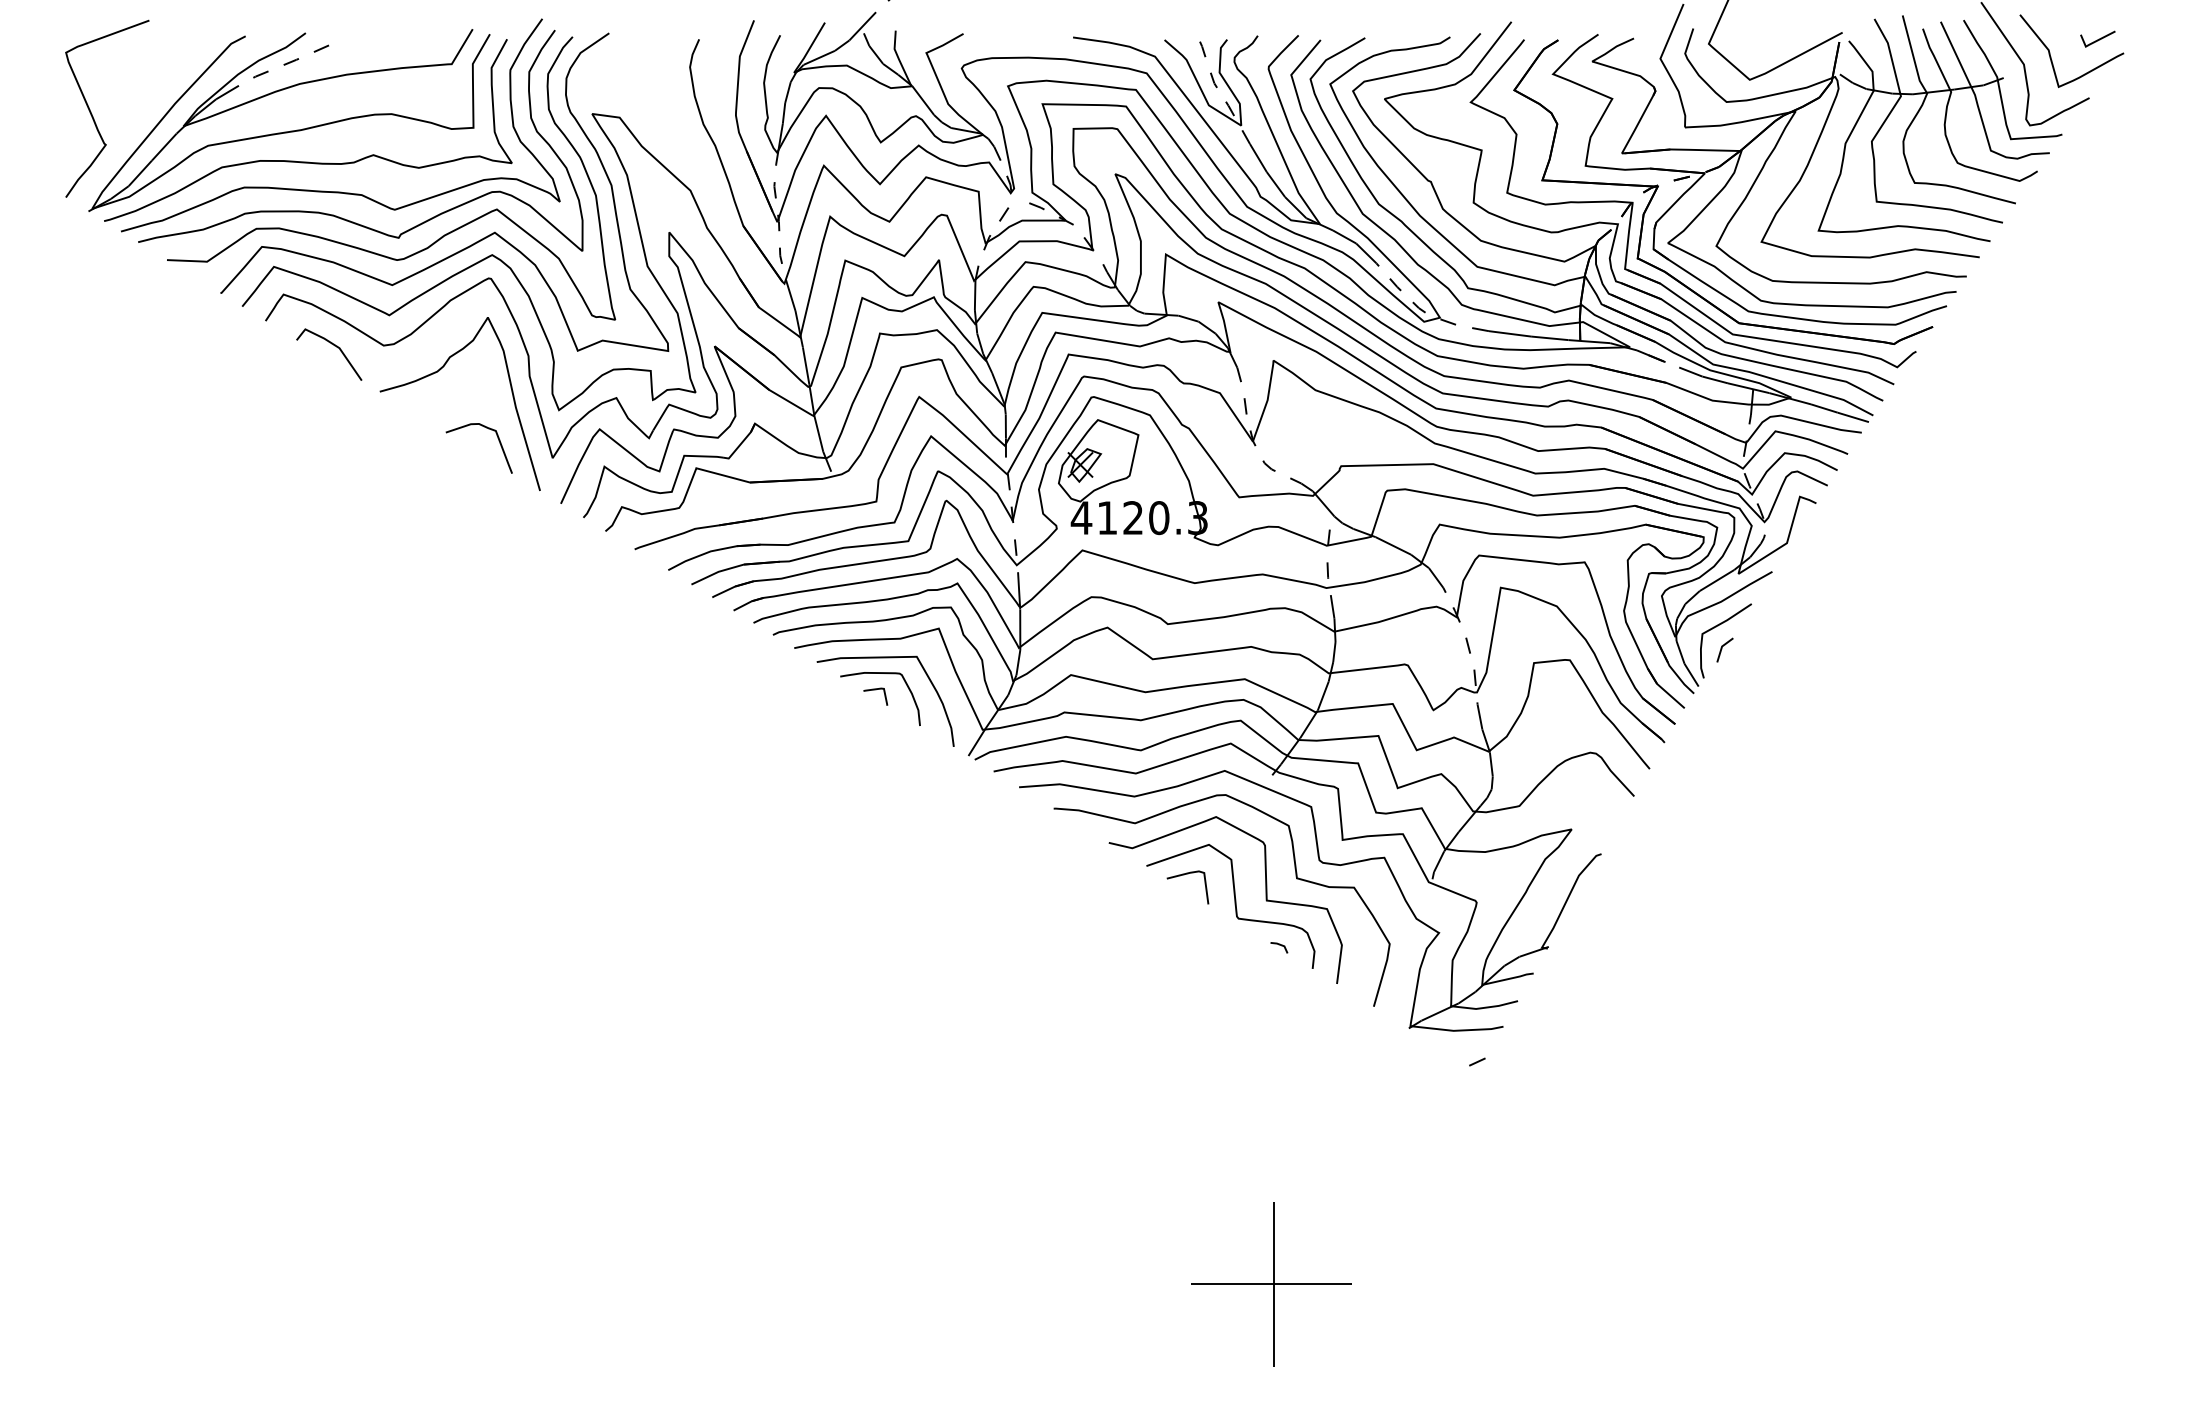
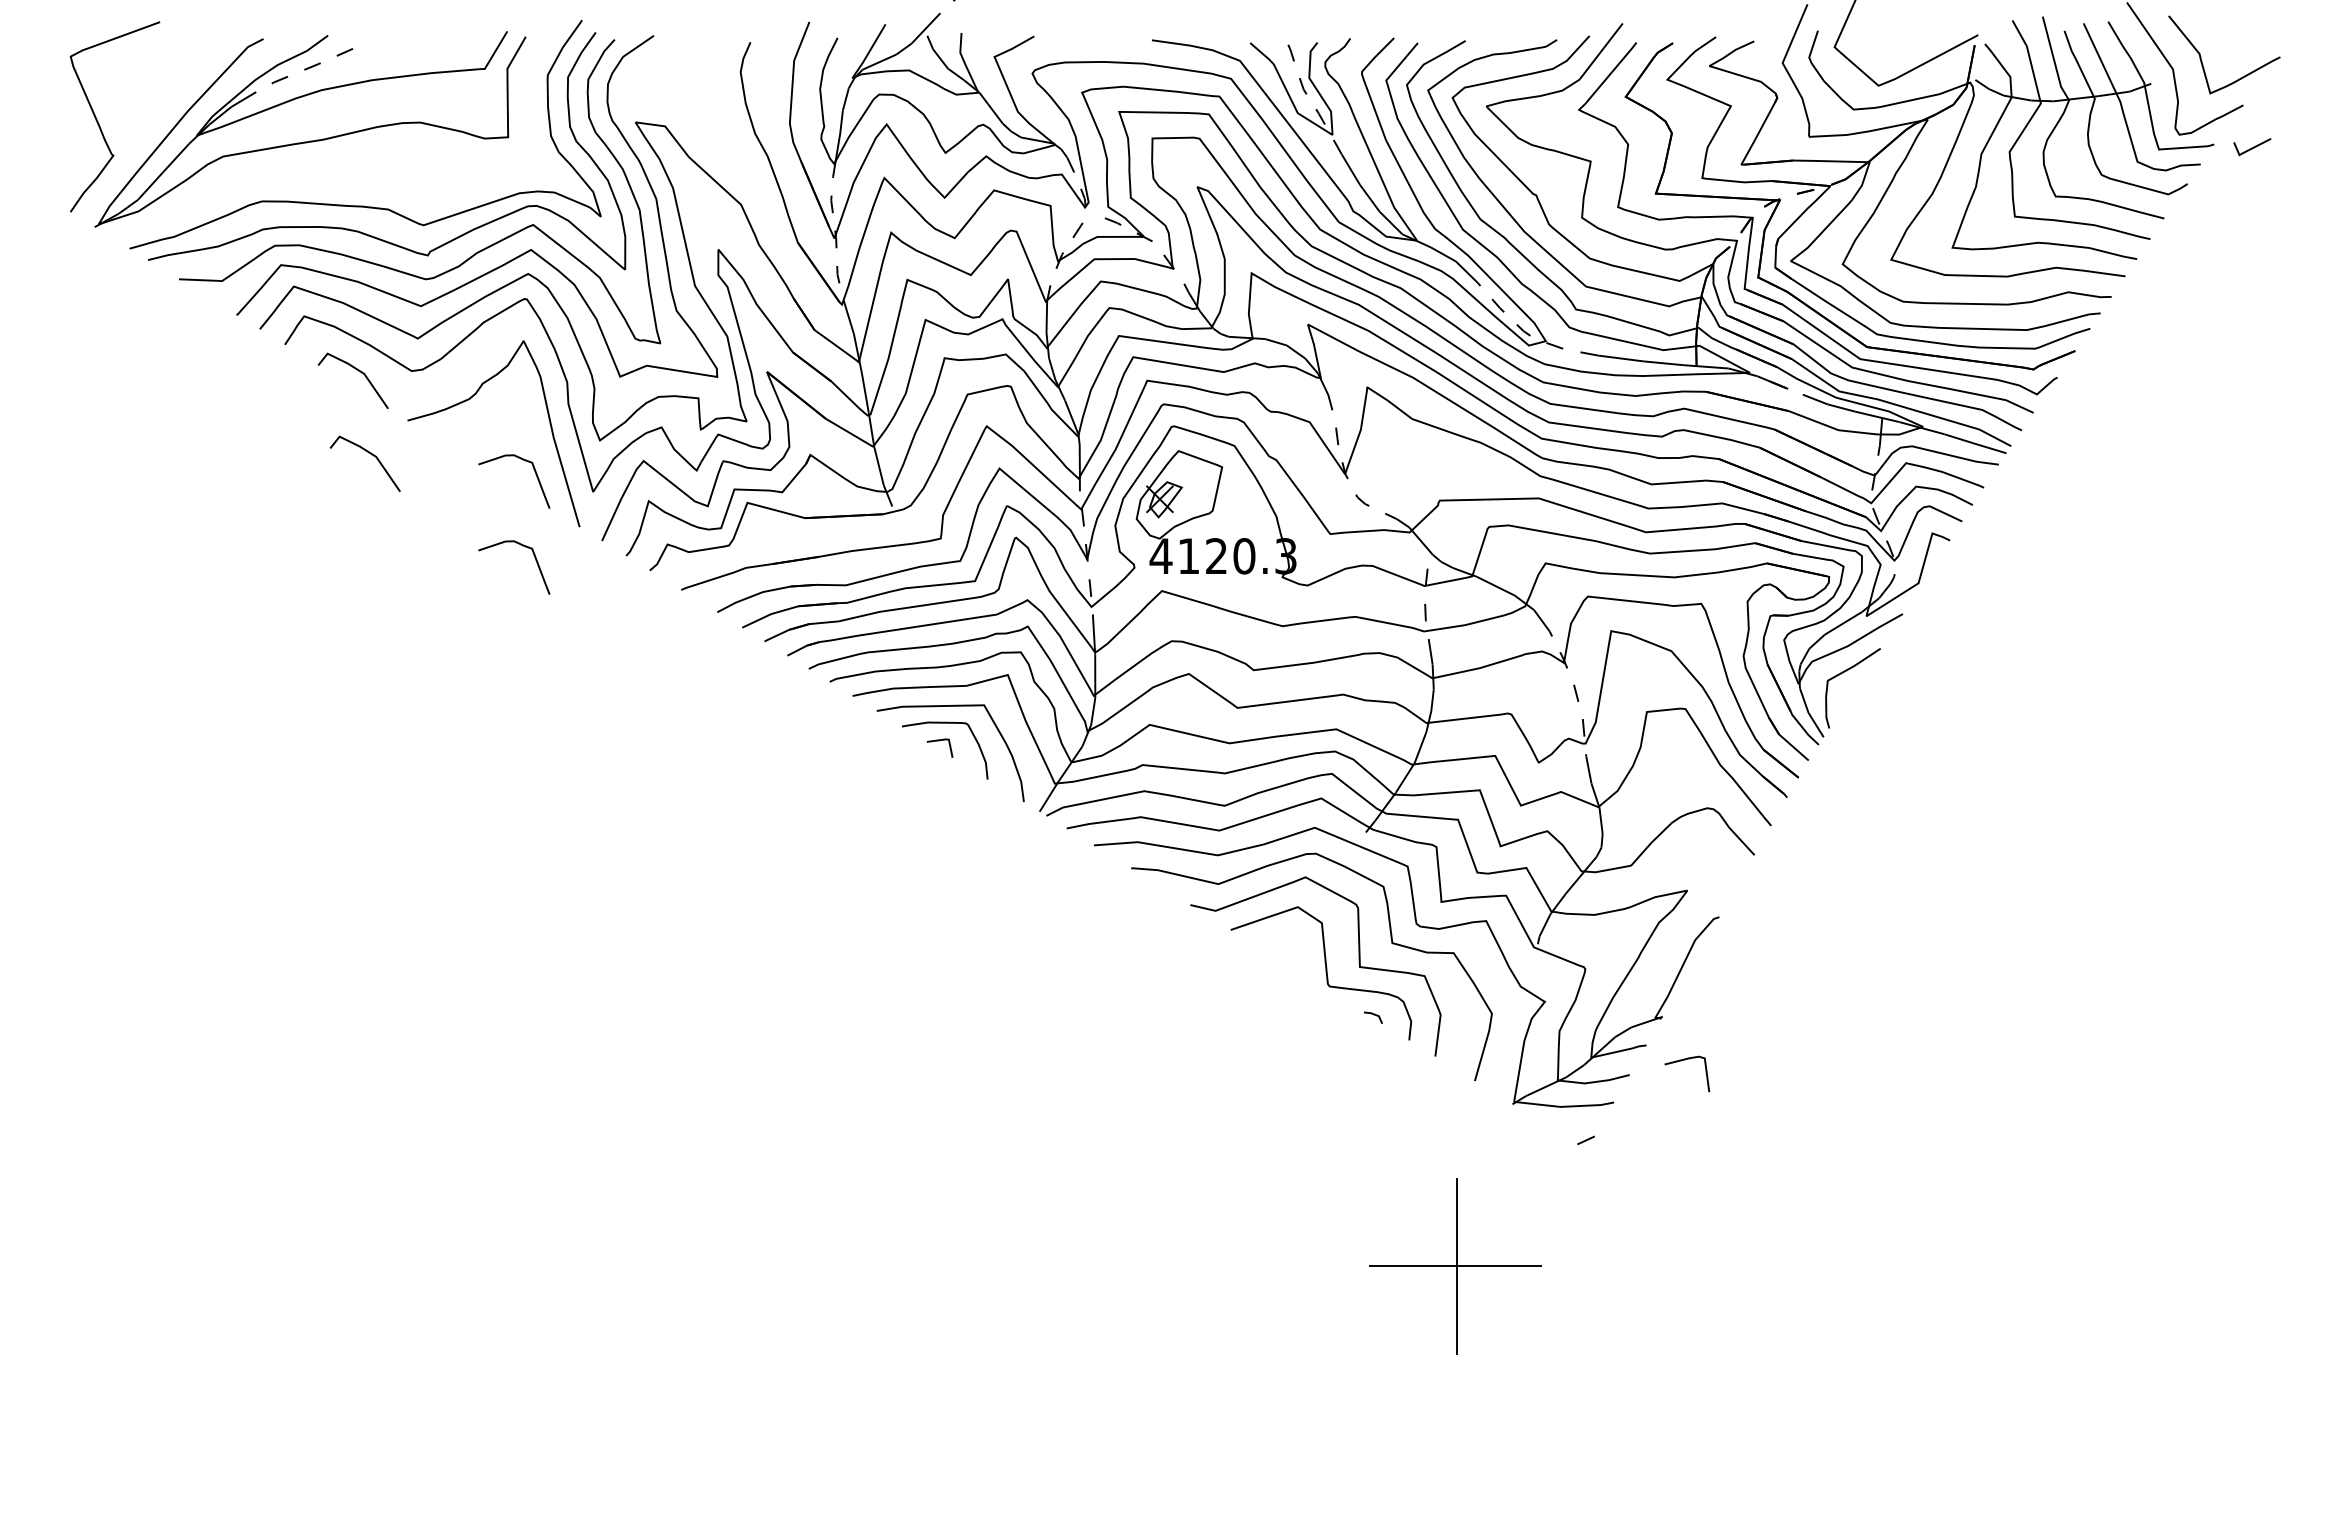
line: (2098, 39) -> (2252, 147), moved
curve: (308, 161) -> (330, 173), removed
curve: (343, 422) -> (368, 453), added
curve: (498, 520) -> (534, 558), added
line: (1722, 648) -> (1849, 696), removed
line: (1186, 874) -> (1685, 1060), moved
part: (1271, 1284) -> (1455, 1266), moved

